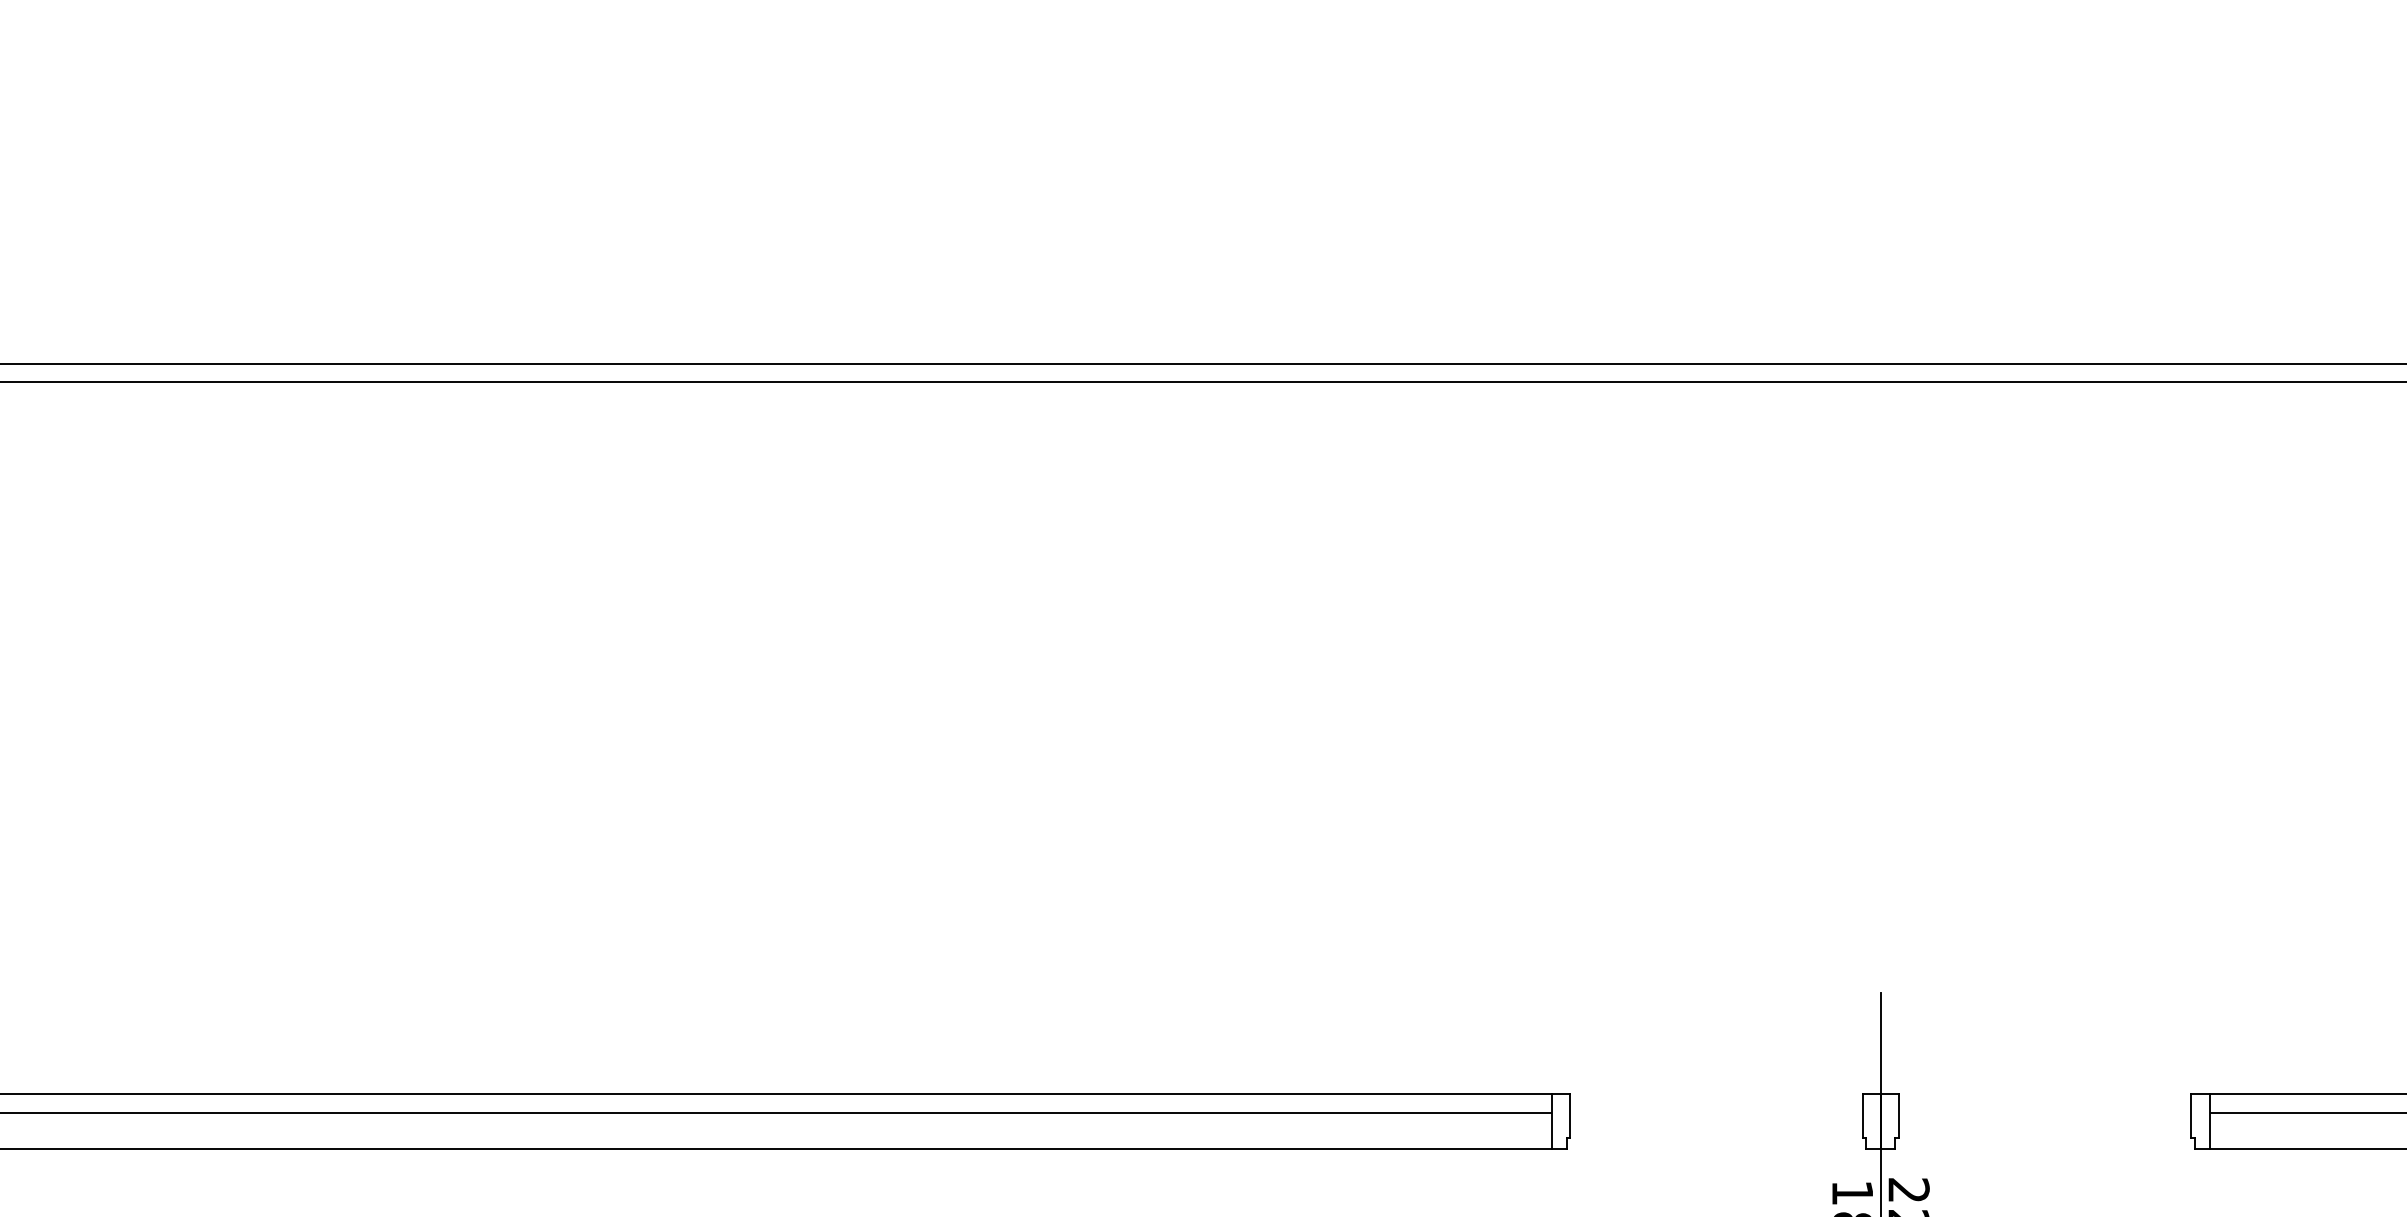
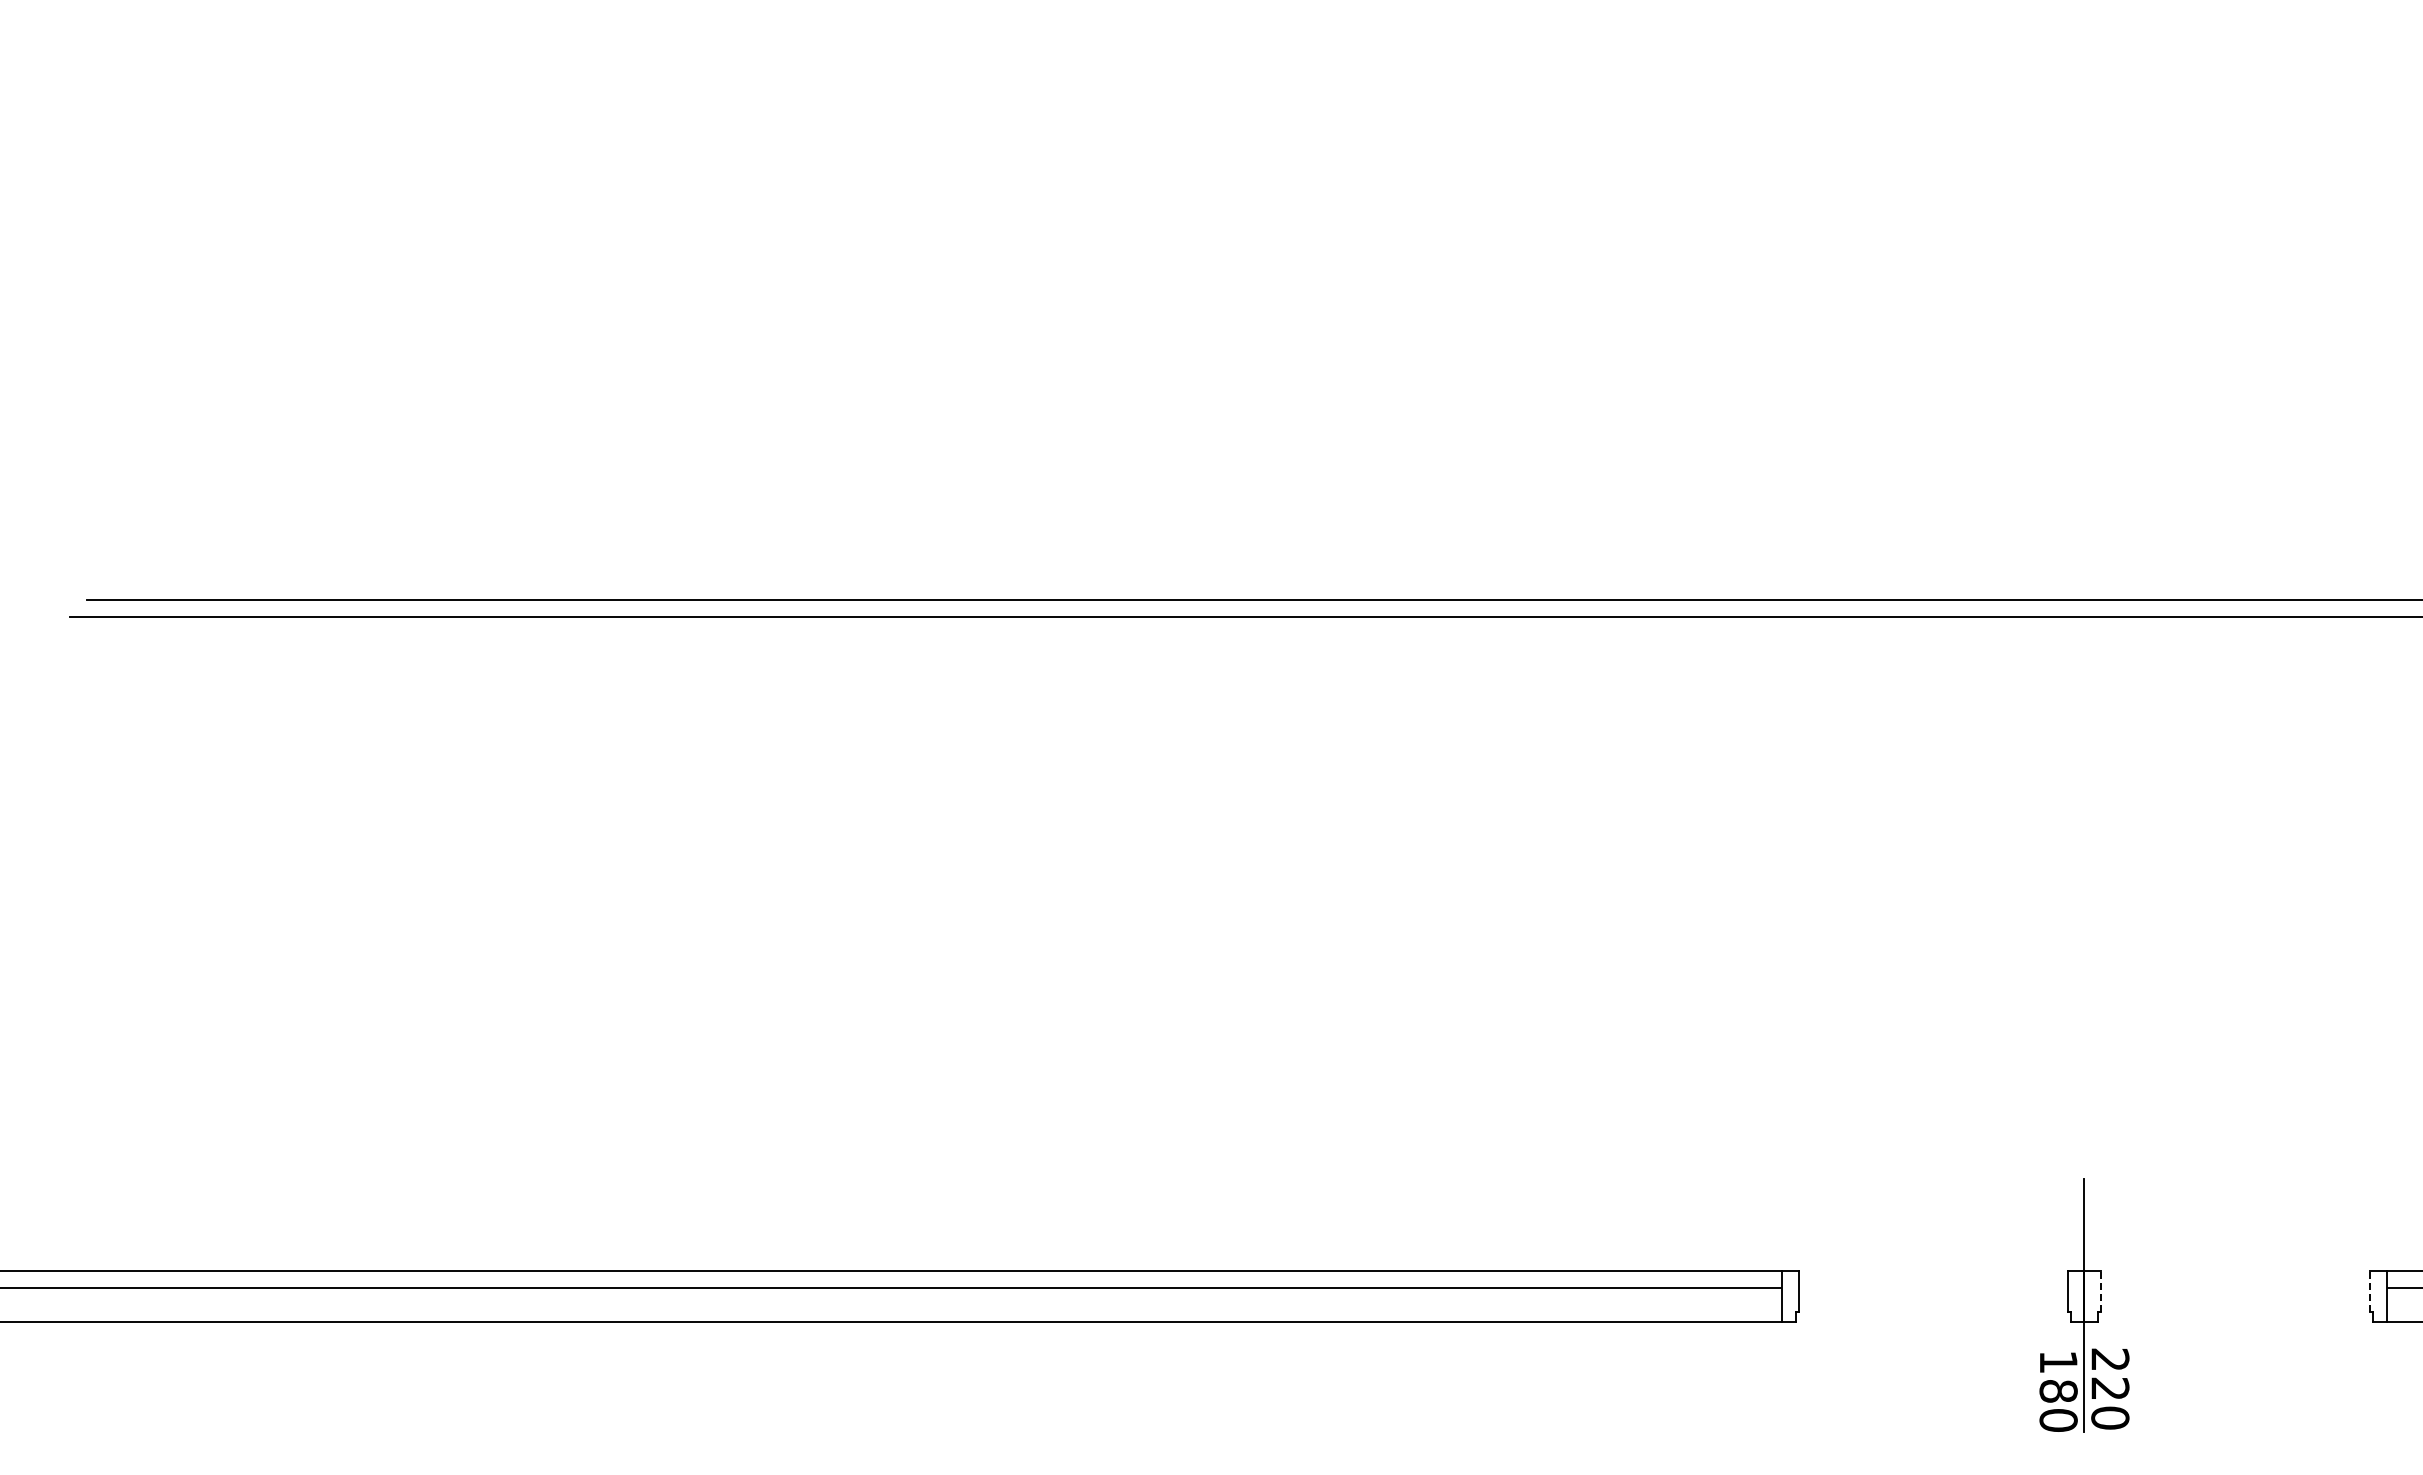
line: (1899, 1116) -> (2101, 1291), solid -> dashed
line: (2191, 1116) -> (2369, 1291), solid -> dashed

